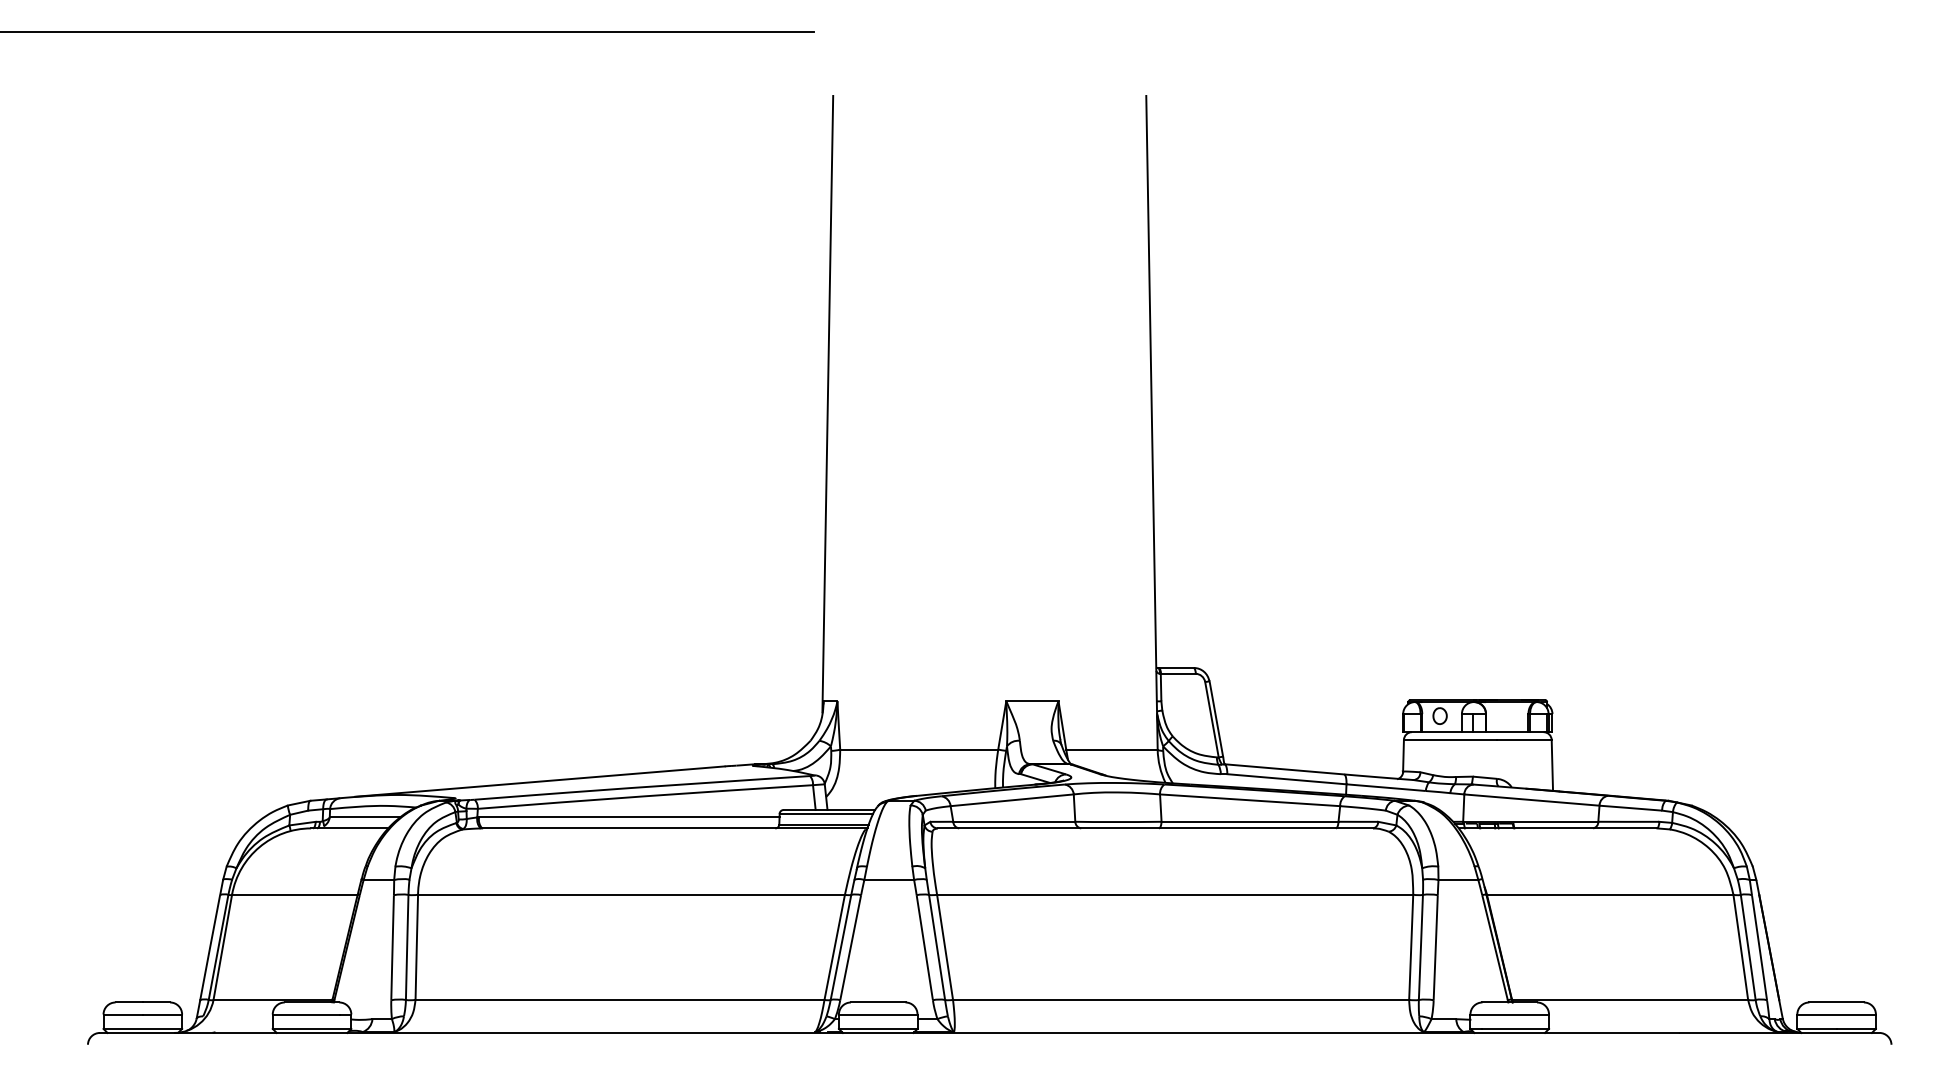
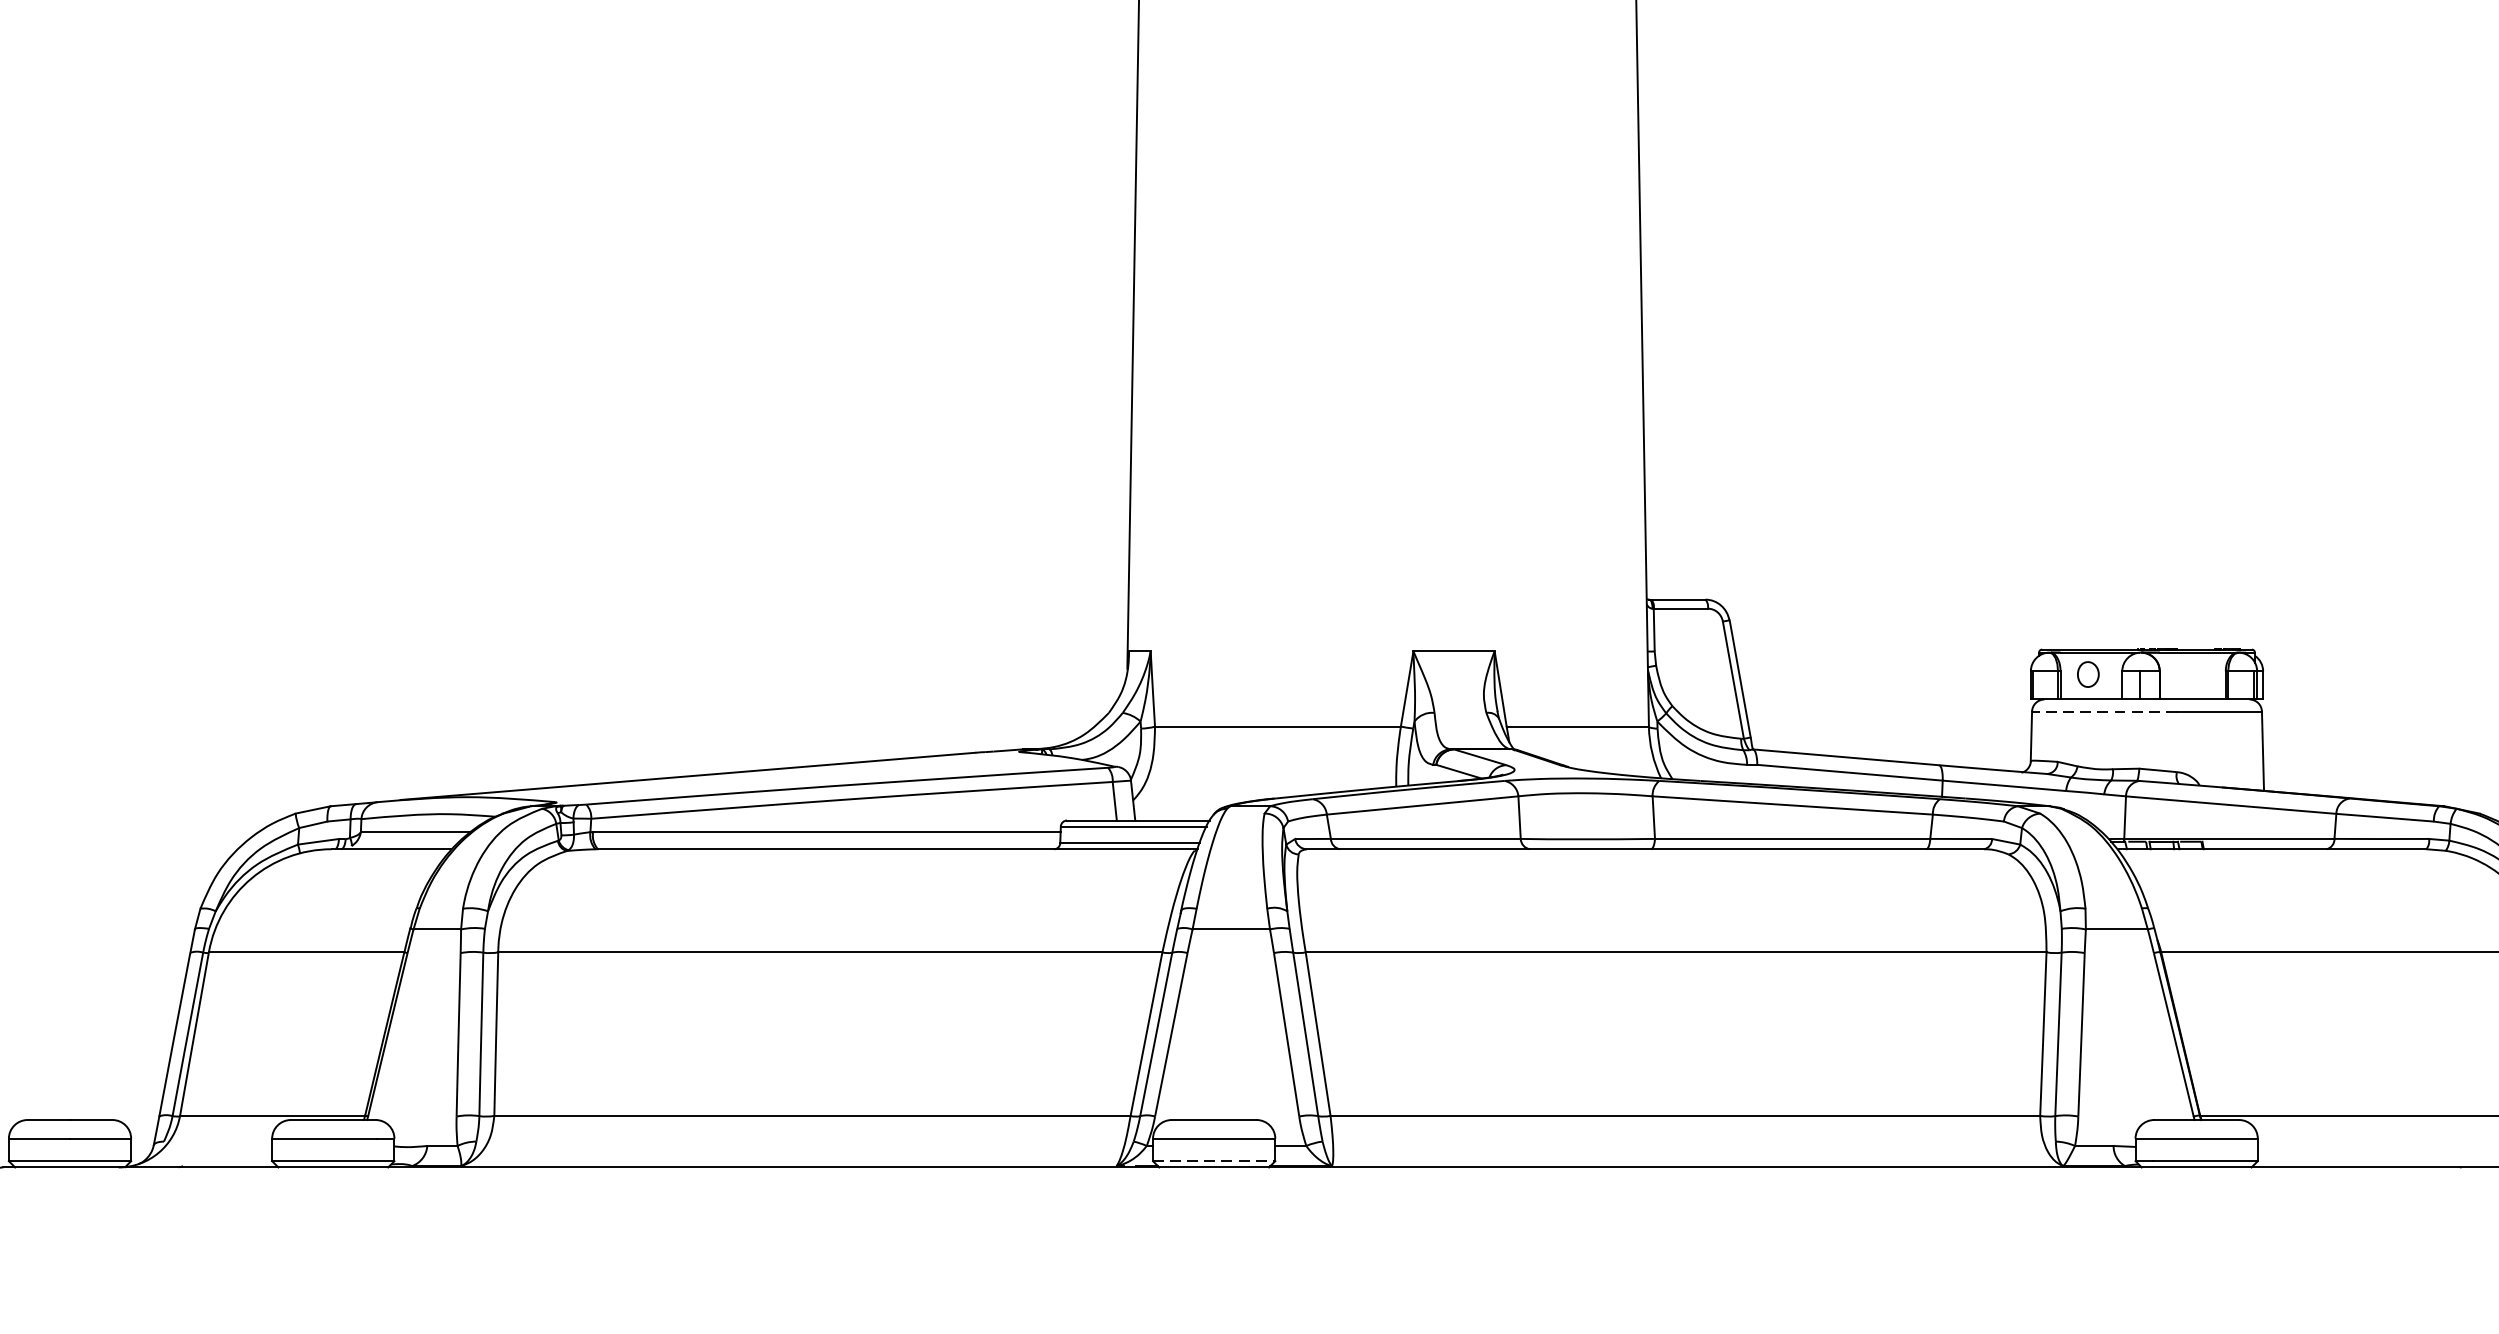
line: (1450, 739) -> (2104, 710), solid -> dashed
line: (878, 1028) -> (1214, 1160), solid -> dashed

